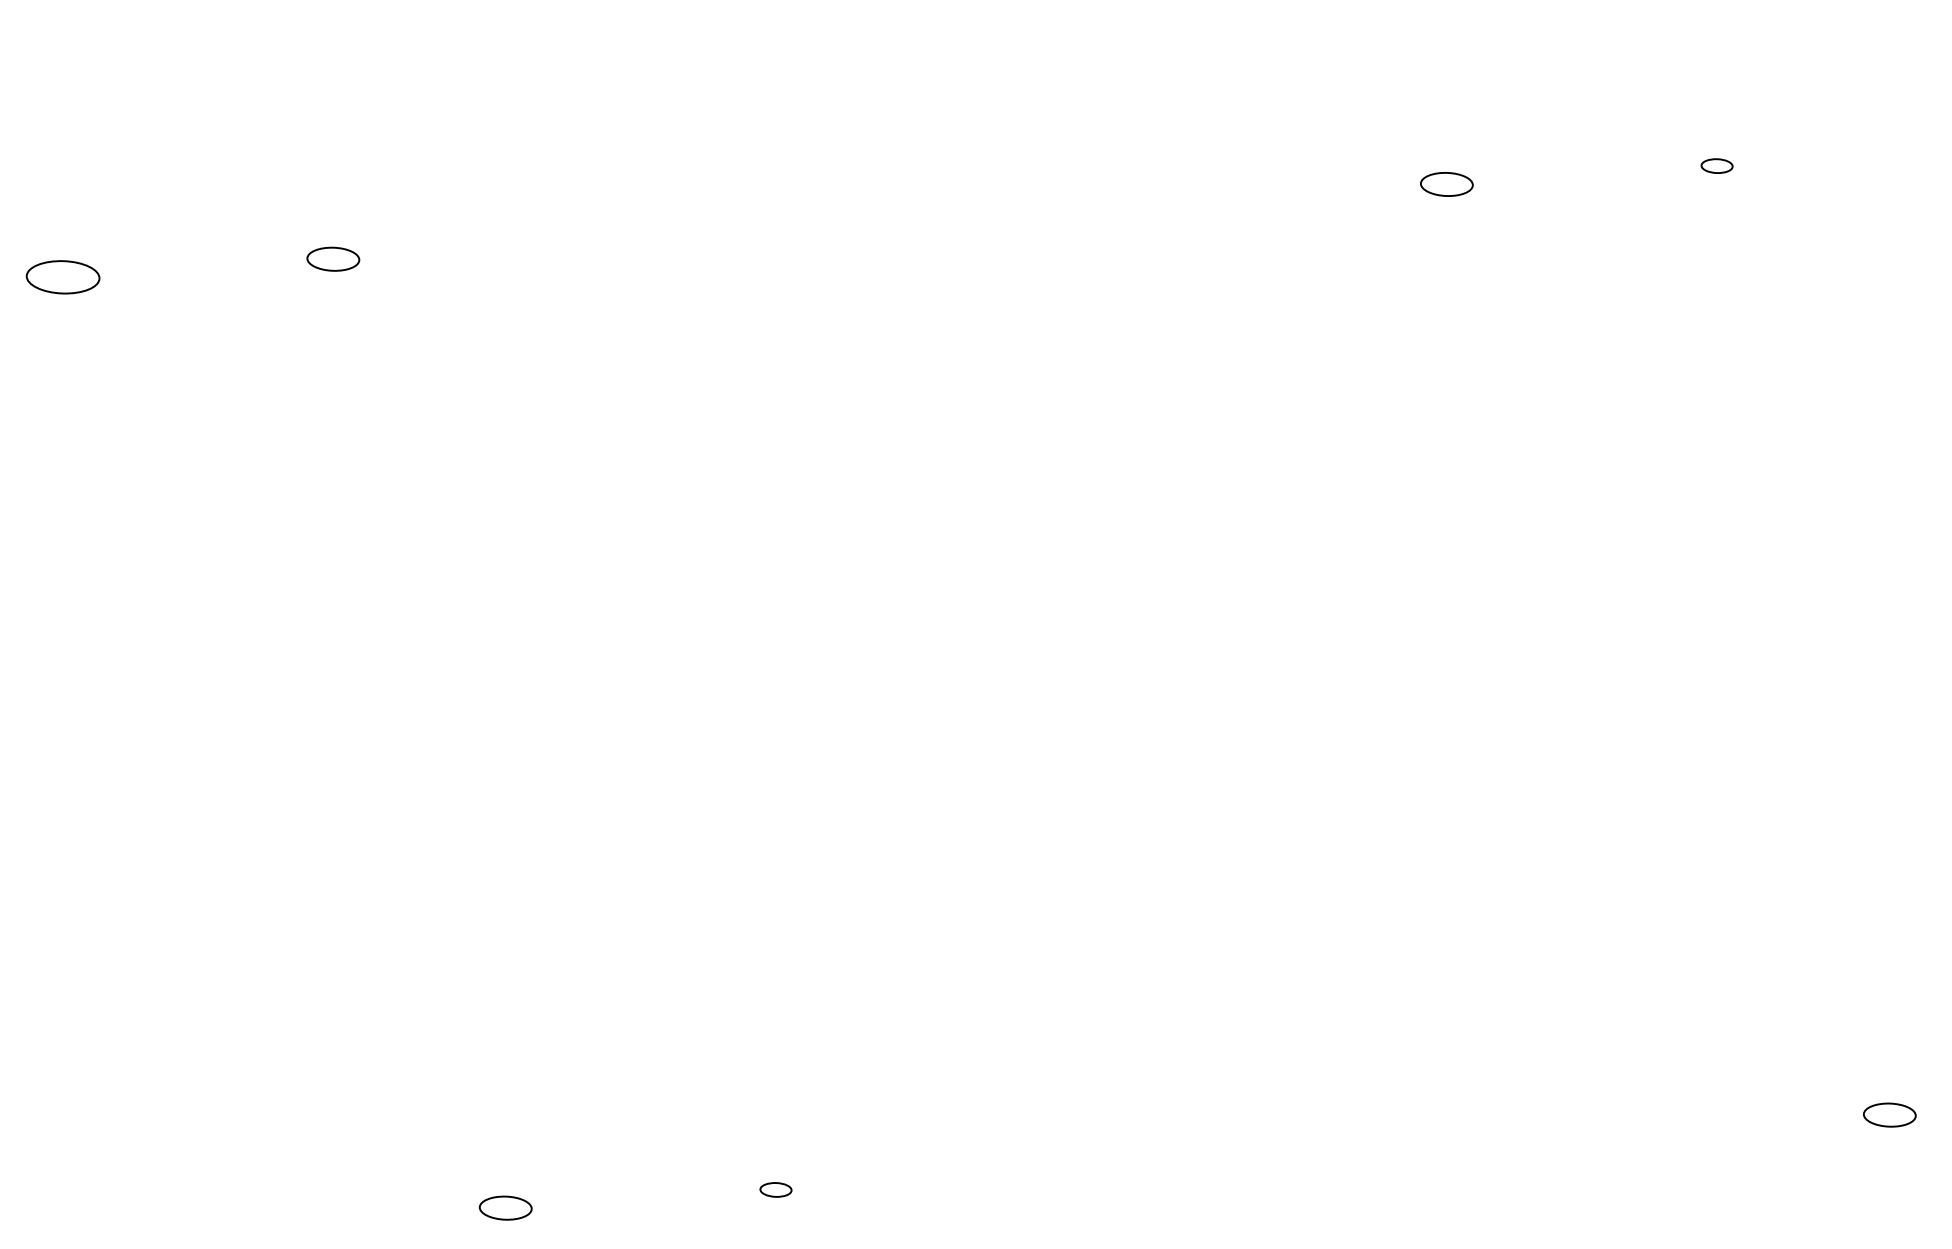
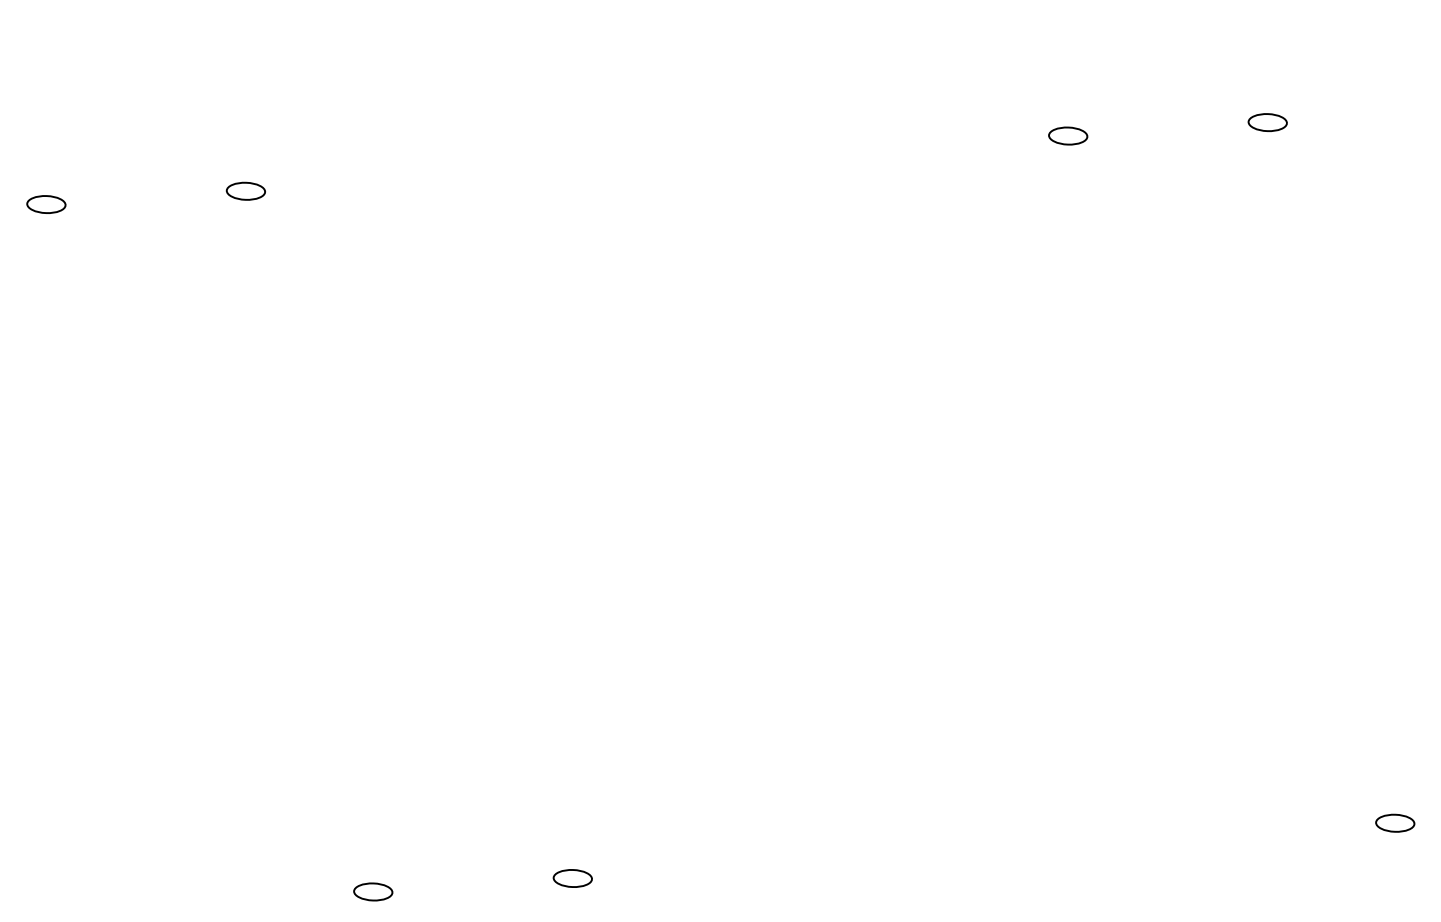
part: (1716, 165) -> (1267, 122), size x1.67
part: (62, 276) -> (45, 204), size x0.71
part: (775, 1189) -> (572, 878), size x1.67

